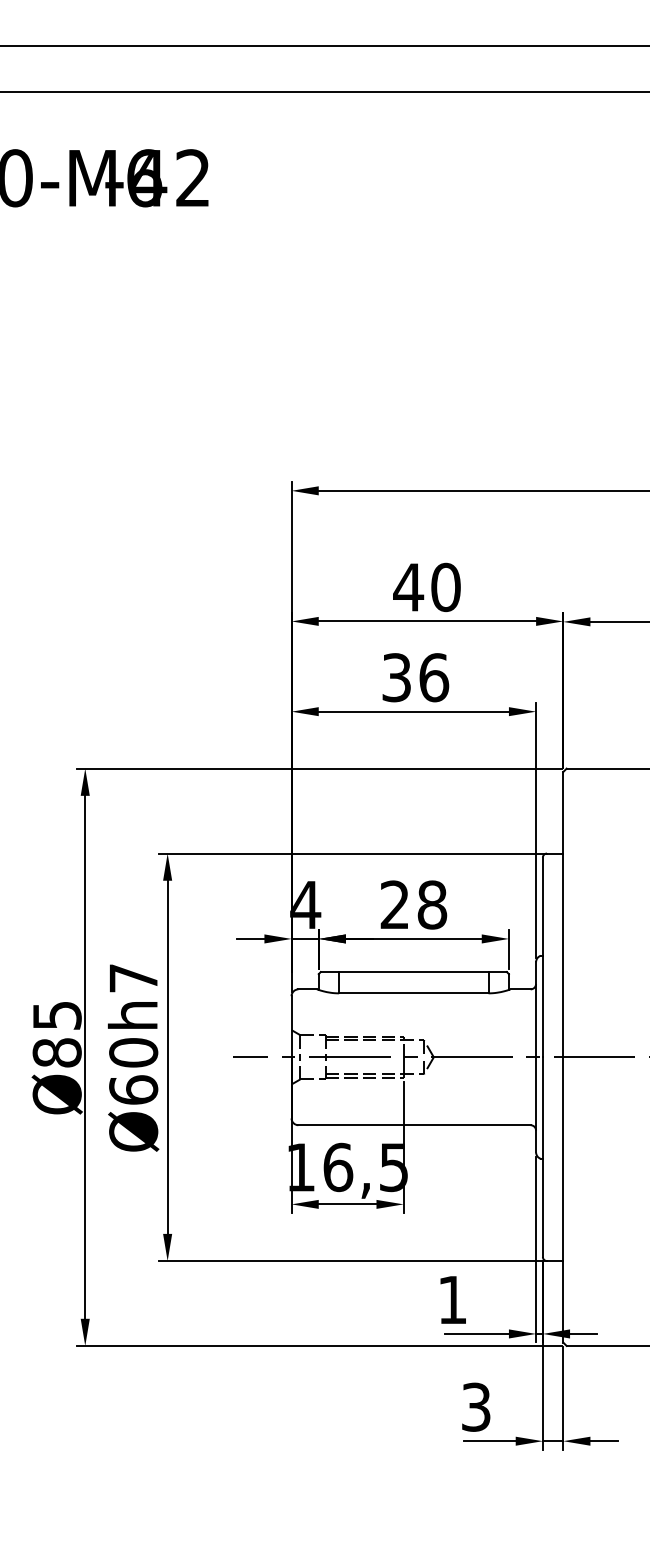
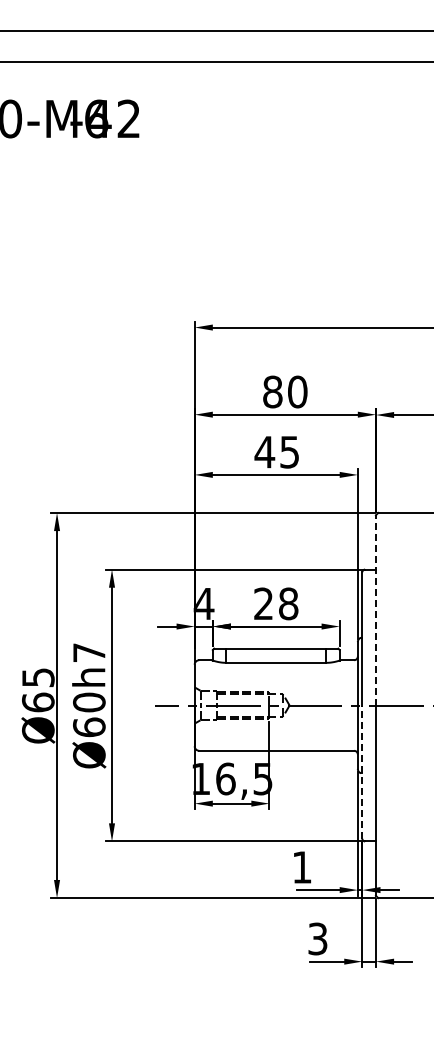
text: (408, 586) -> (272, 391), 40 -> 80
text: (414, 676) -> (276, 451), 36 -> 45
line: (562, 913) -> (375, 609), solid -> dashed
text: (57, 1052) -> (38, 702), Ø85 -> Ø65
line: (543, 1157) -> (362, 772), solid -> dashed

